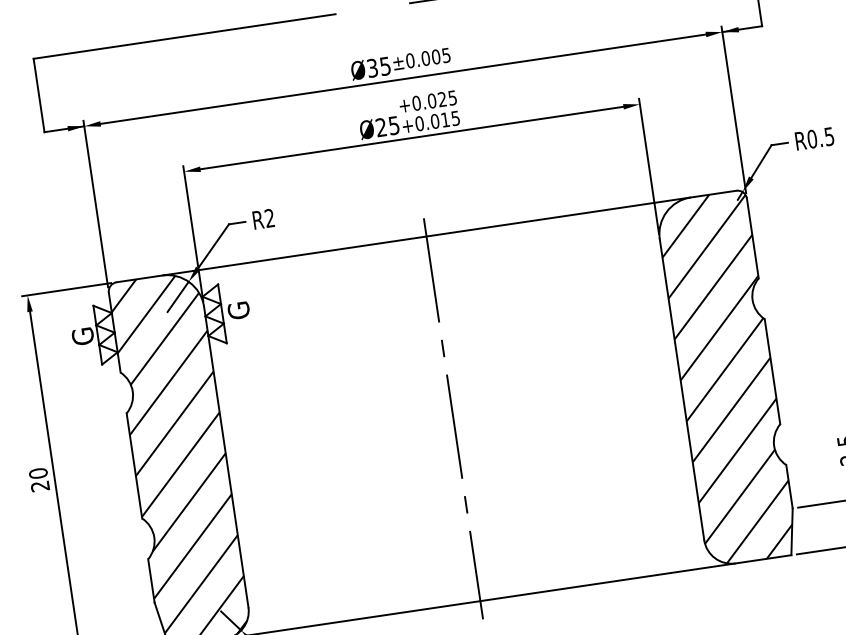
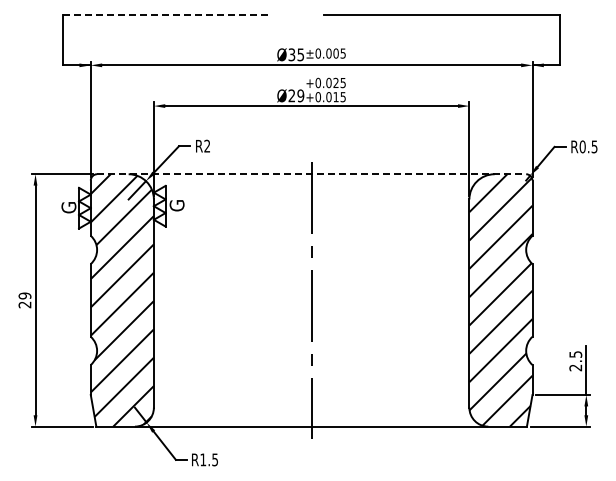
line: (185, 36) -> (168, 14), solid -> dashed
text: (393, 125) -> (300, 95), Ø25 -> Ø29
line: (426, 236) -> (311, 174), solid -> dashed
text: (37, 472) -> (24, 295), 20 -> 29

